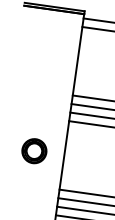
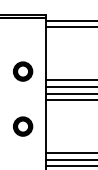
part: (44, 79) -> (23, 71), added

